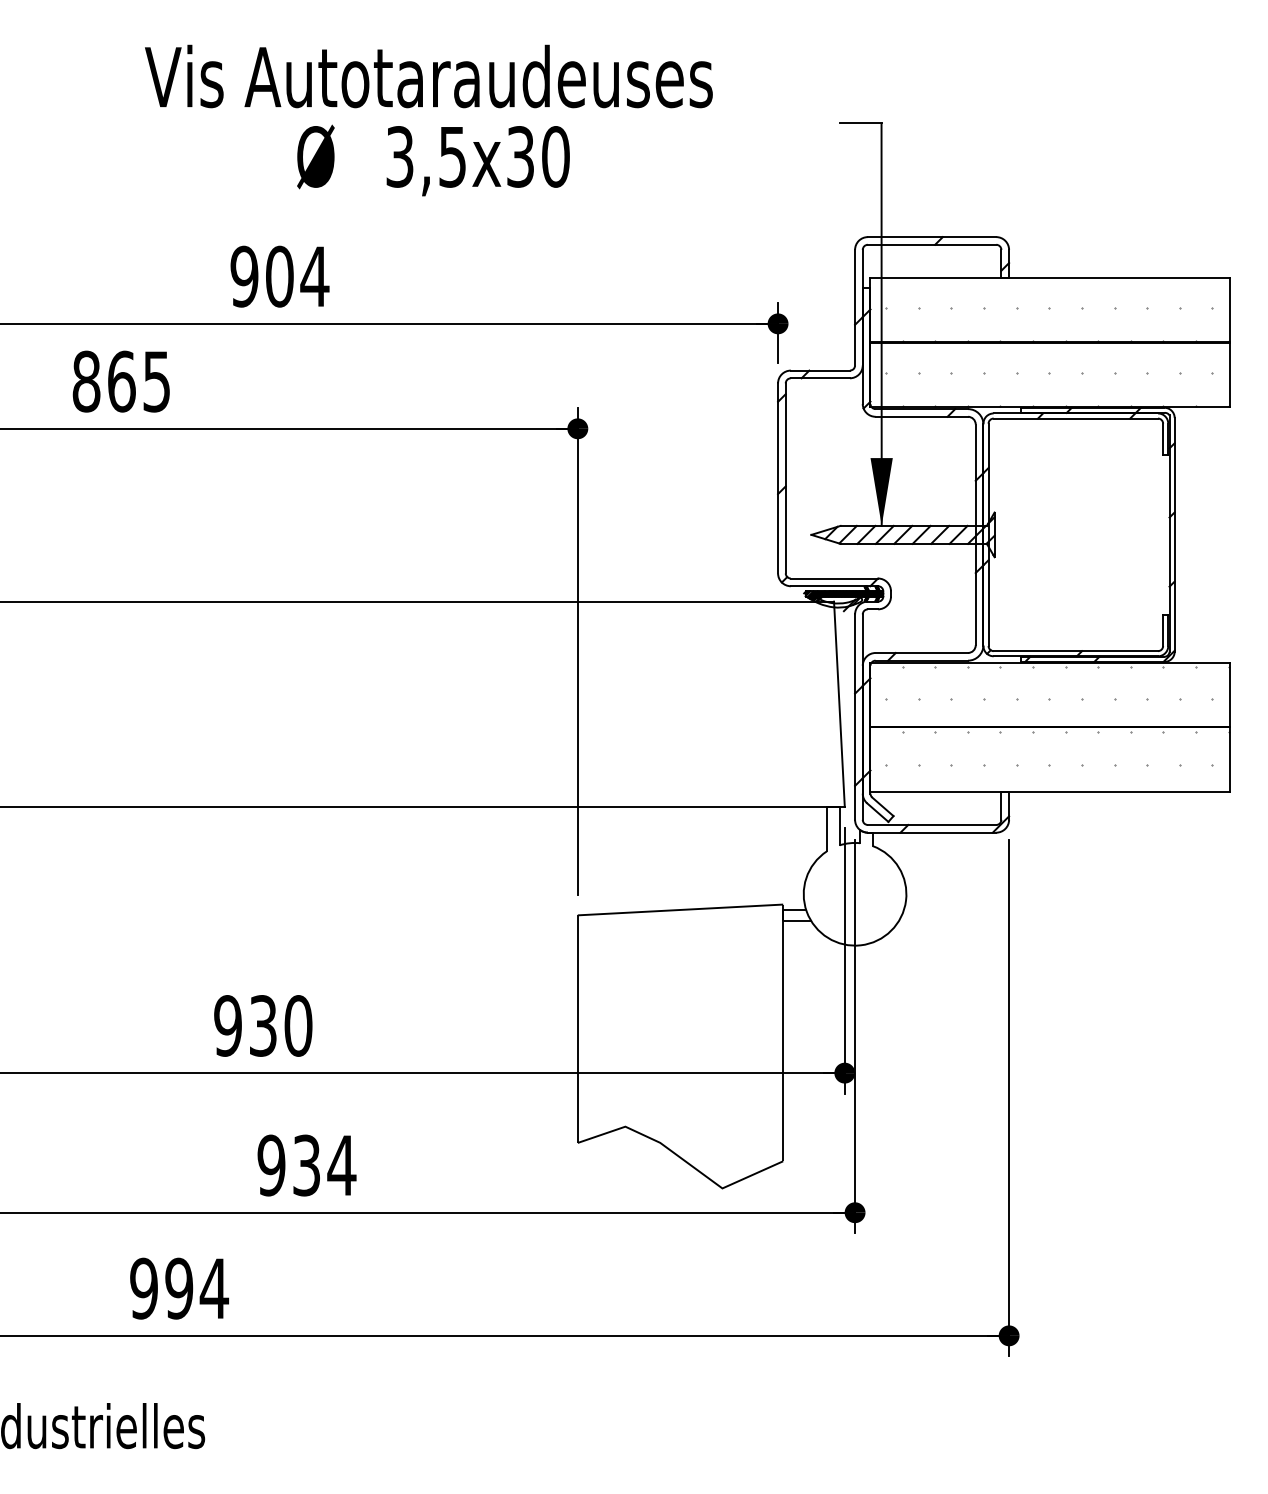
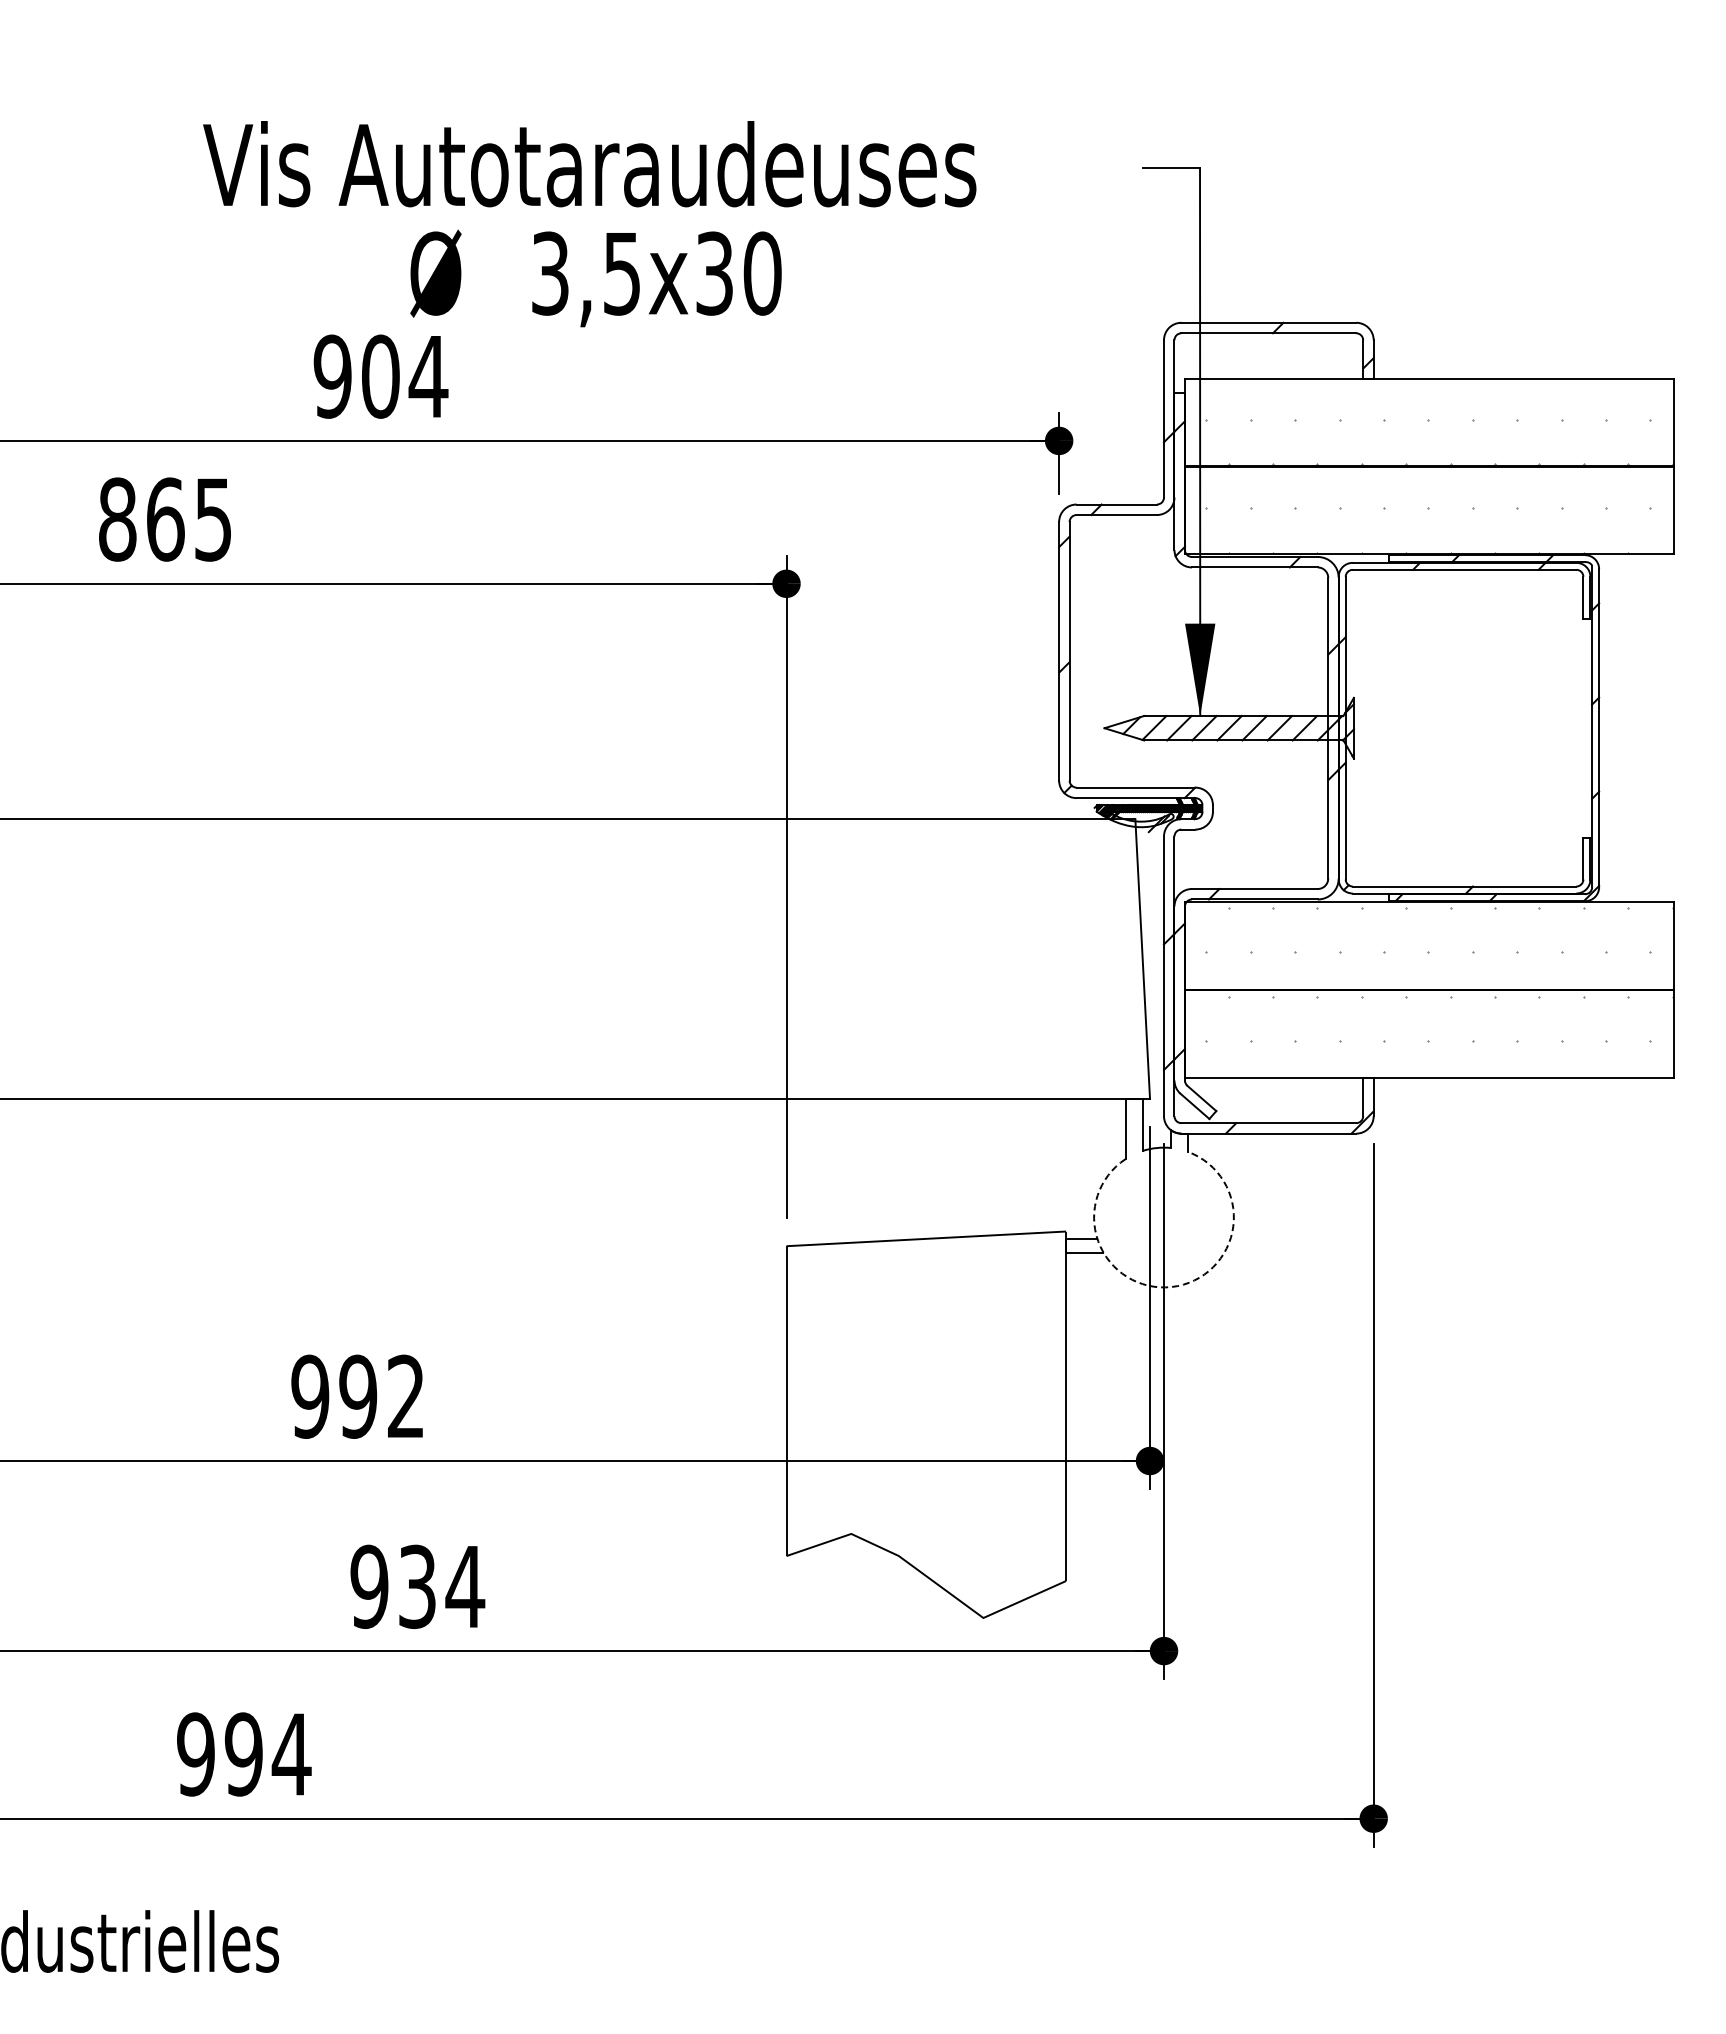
text: (428, 120) -> (589, 224), moved
arc: (860, 945) -> (1171, 1287), solid -> dashed
text: (281, 1025) -> (382, 1396), 930 -> 992

